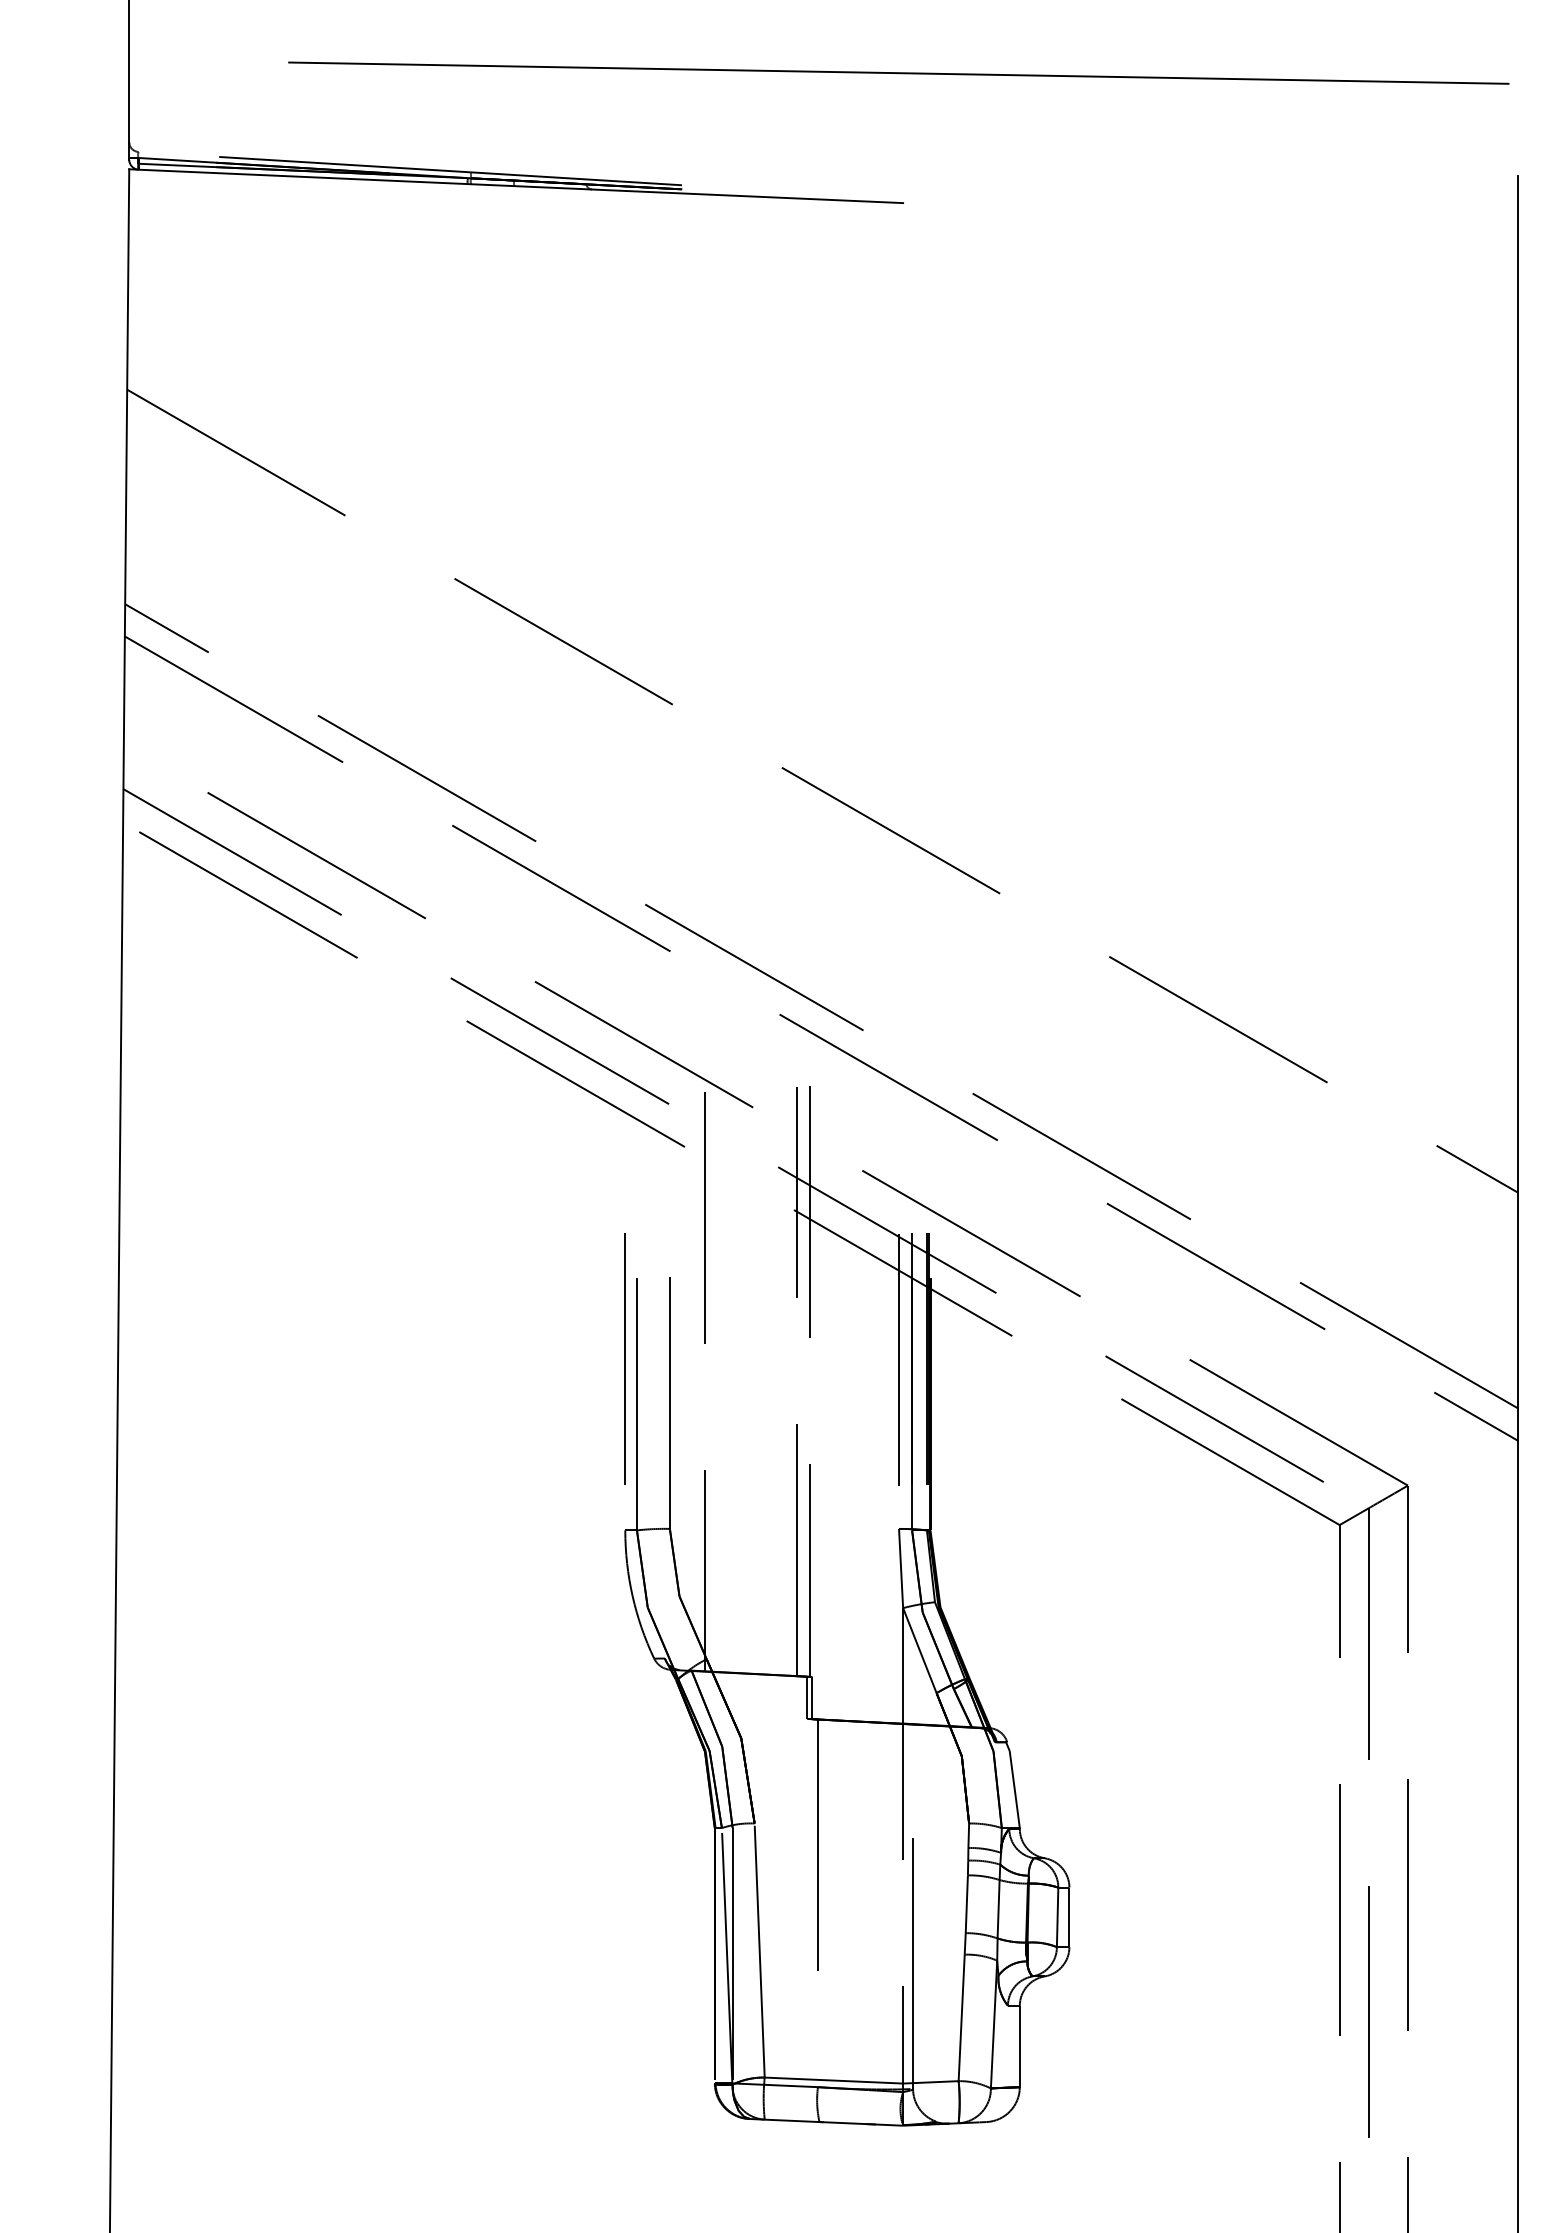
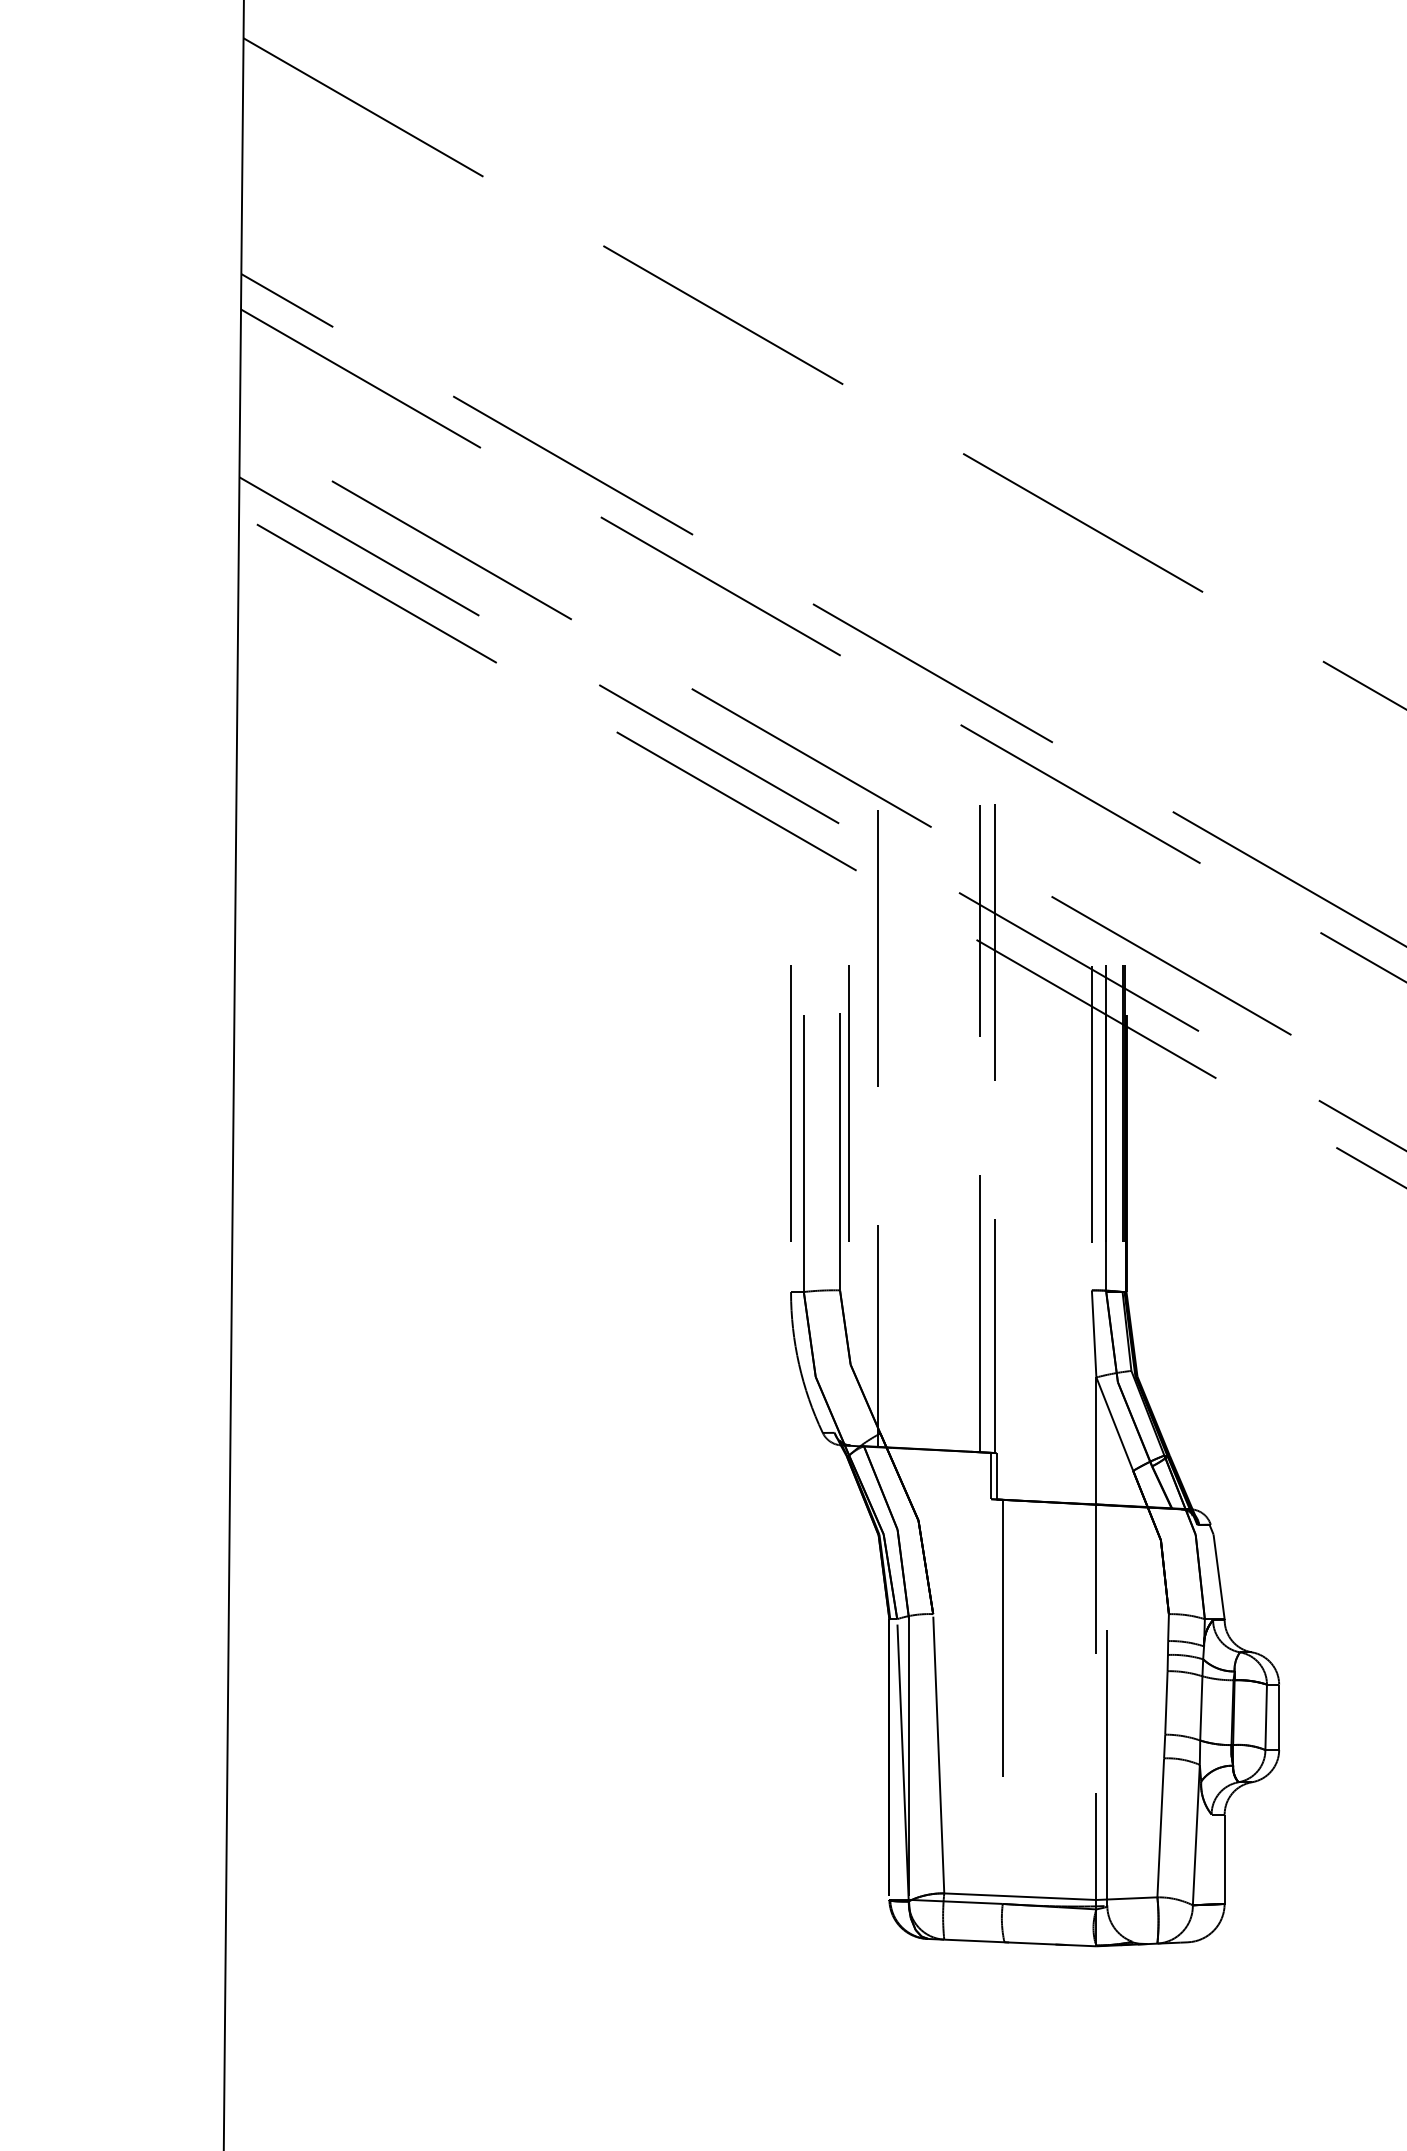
line: (677, 1358) -> (848, 1103), added

